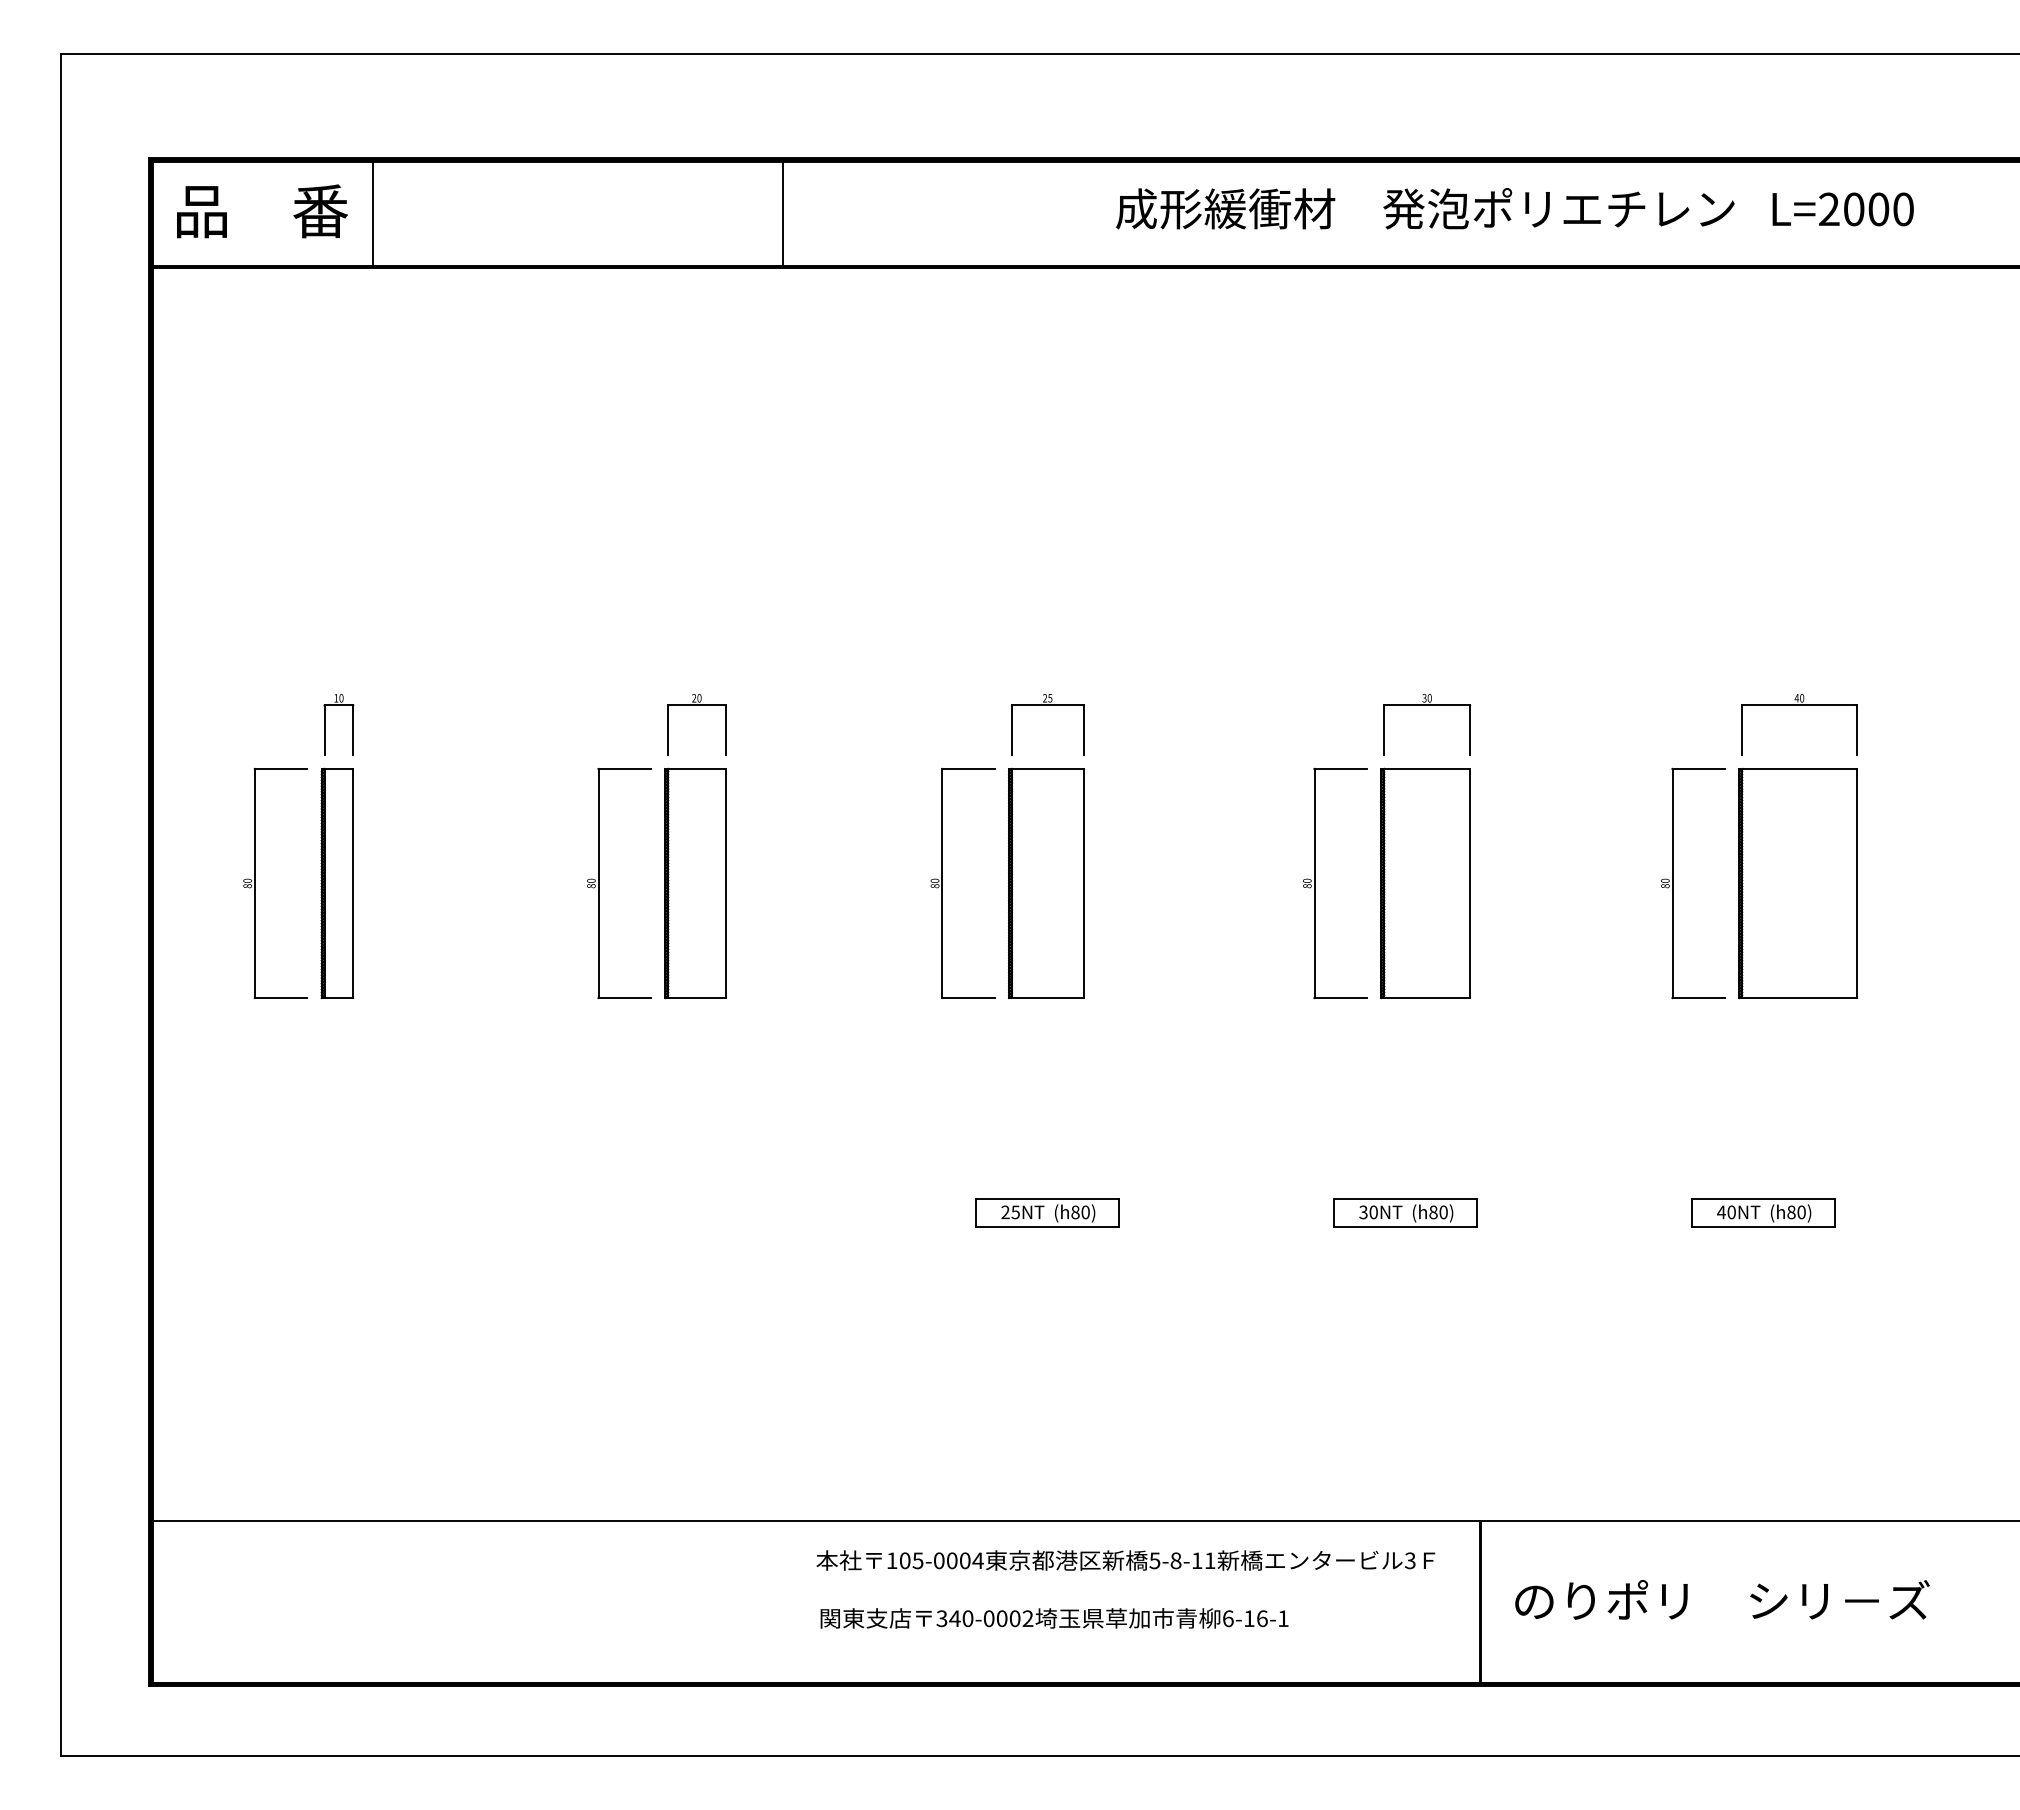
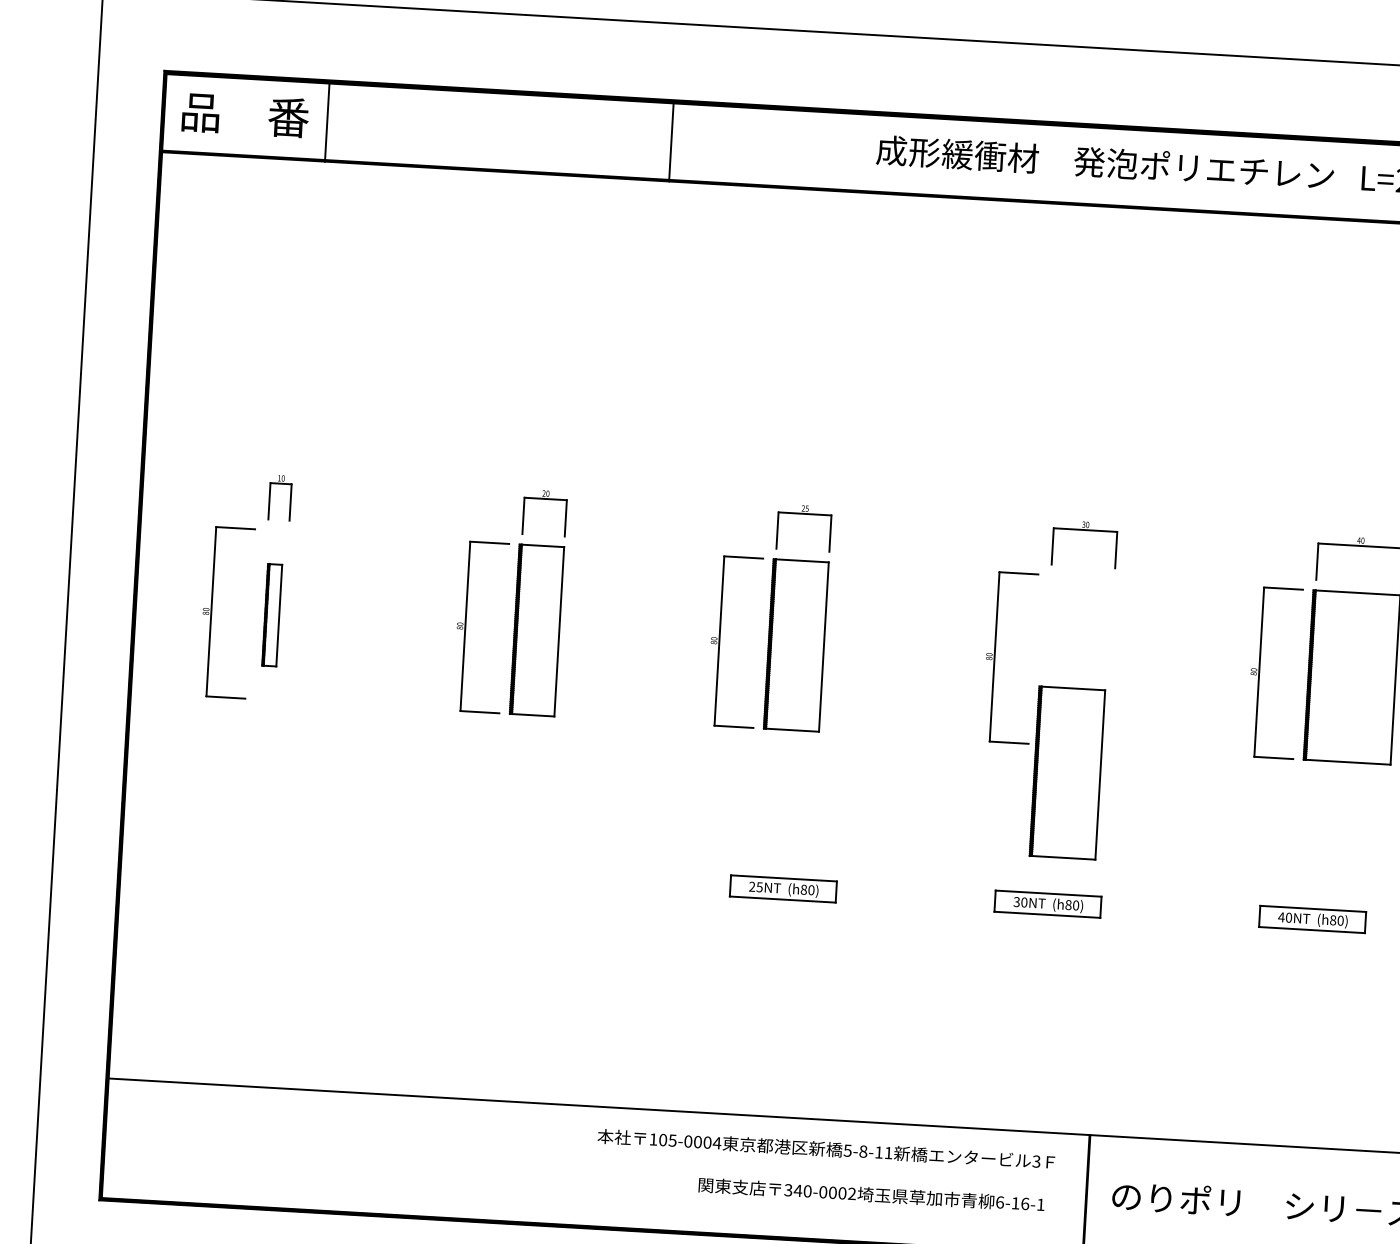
line: (782, 214) -> (671, 142), moved
part: (336, 883) -> (271, 615), size x0.6
part: (1425, 883) -> (1067, 773), moved
text: (1054, 1618) -> (871, 1194), moved

